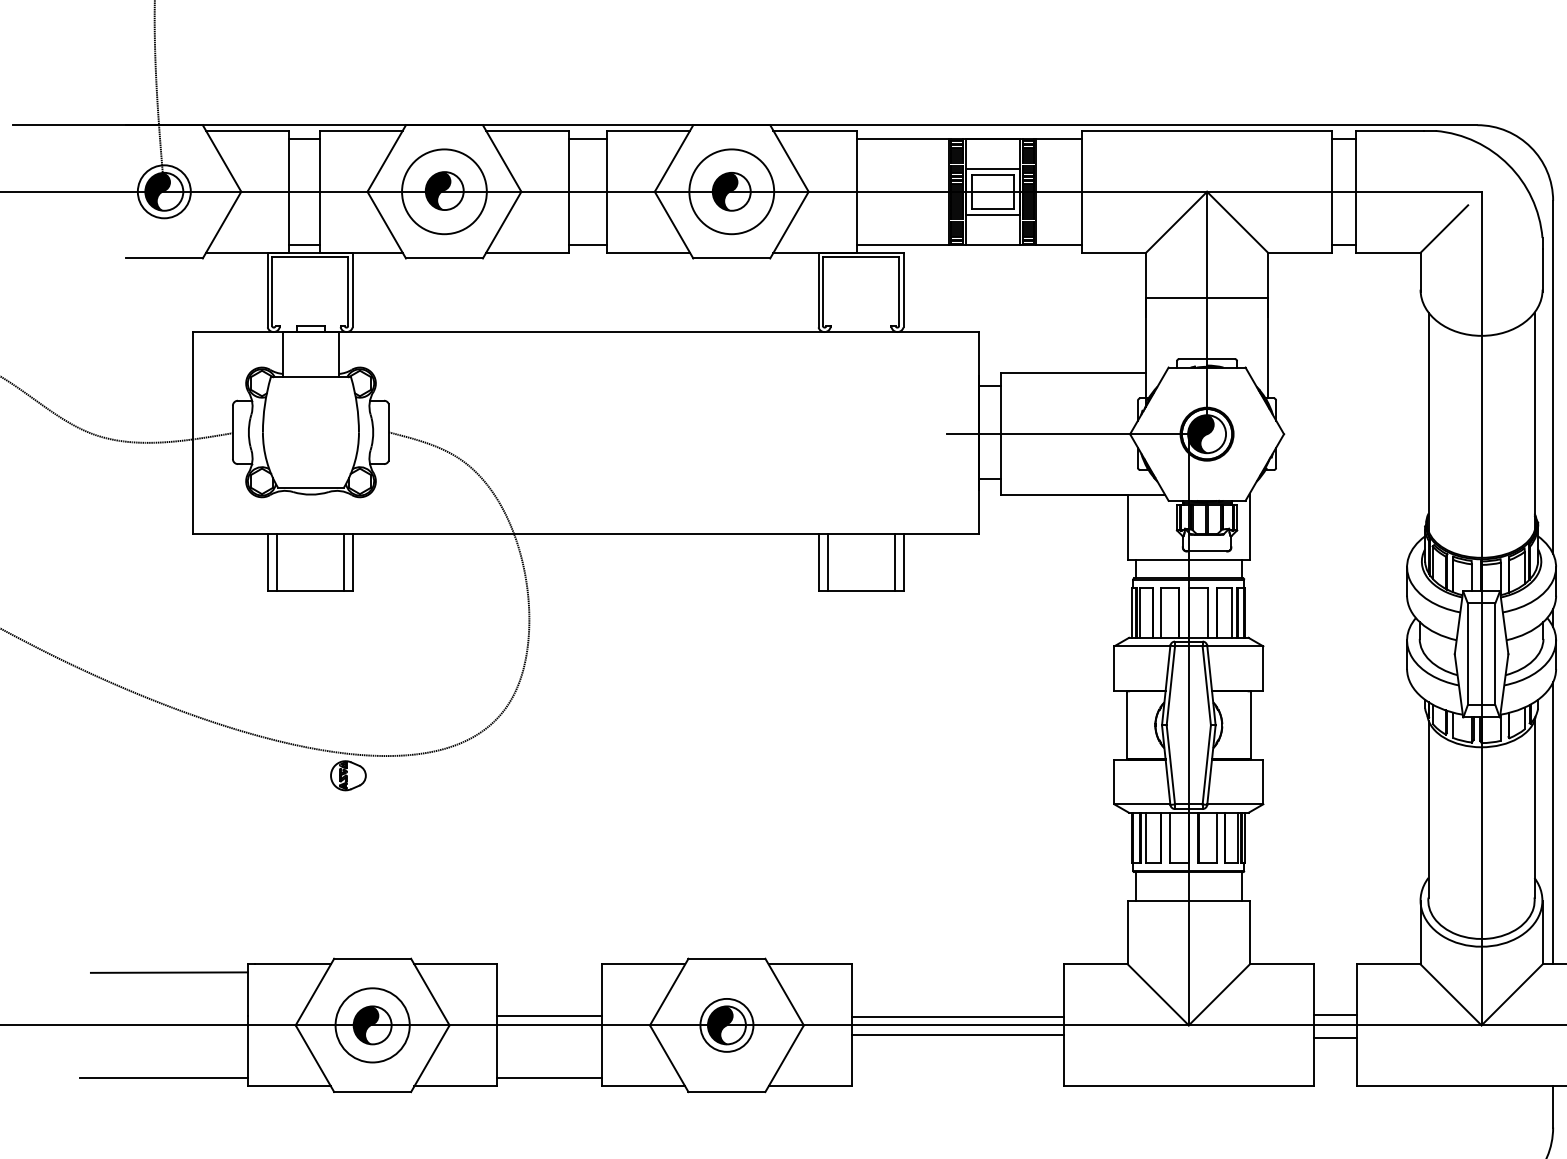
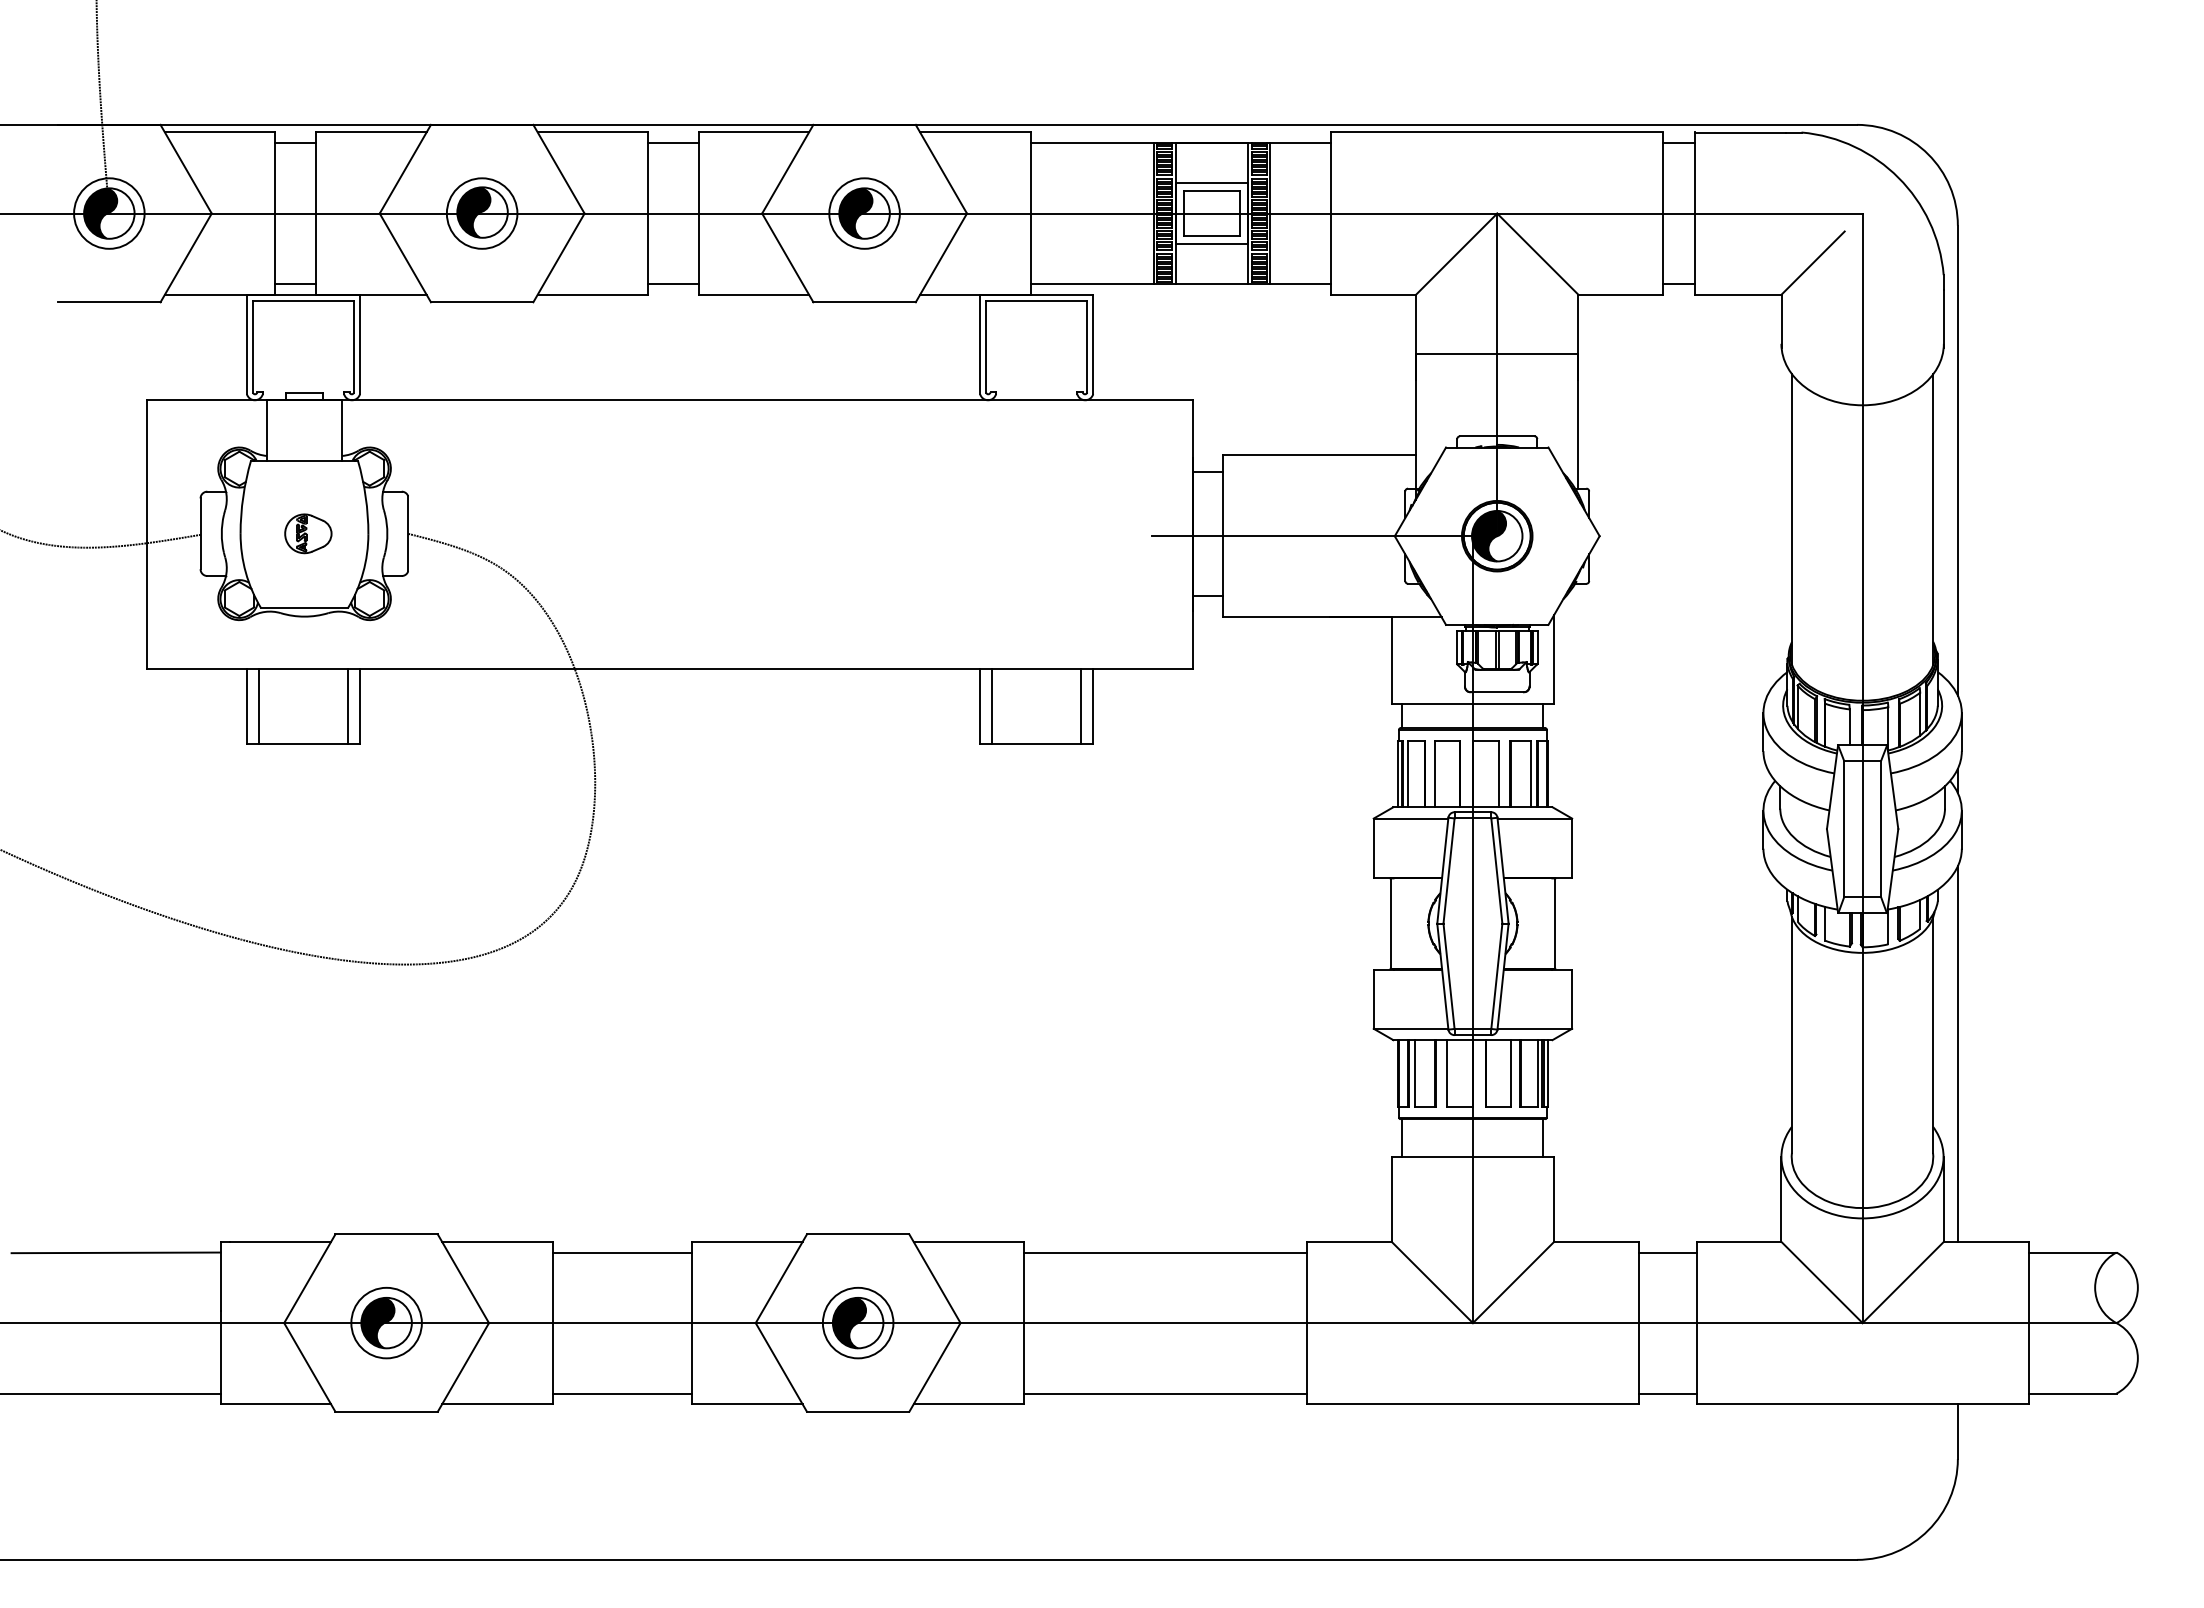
circle: (443, 191) -> (481, 213), size x0.62
circle: (731, 191) -> (864, 213), size x0.62
part: (348, 775) -> (308, 533), moved
line: (549, 1015) -> (622, 1252), moved
line: (1334, 1015) -> (1667, 1252), moved
line: (957, 1017) -> (1165, 1252), moved
circle: (372, 1024) -> (386, 1322), size x0.71
line: (957, 1034) -> (1165, 1393), moved
line: (1334, 1037) -> (1667, 1393), moved

